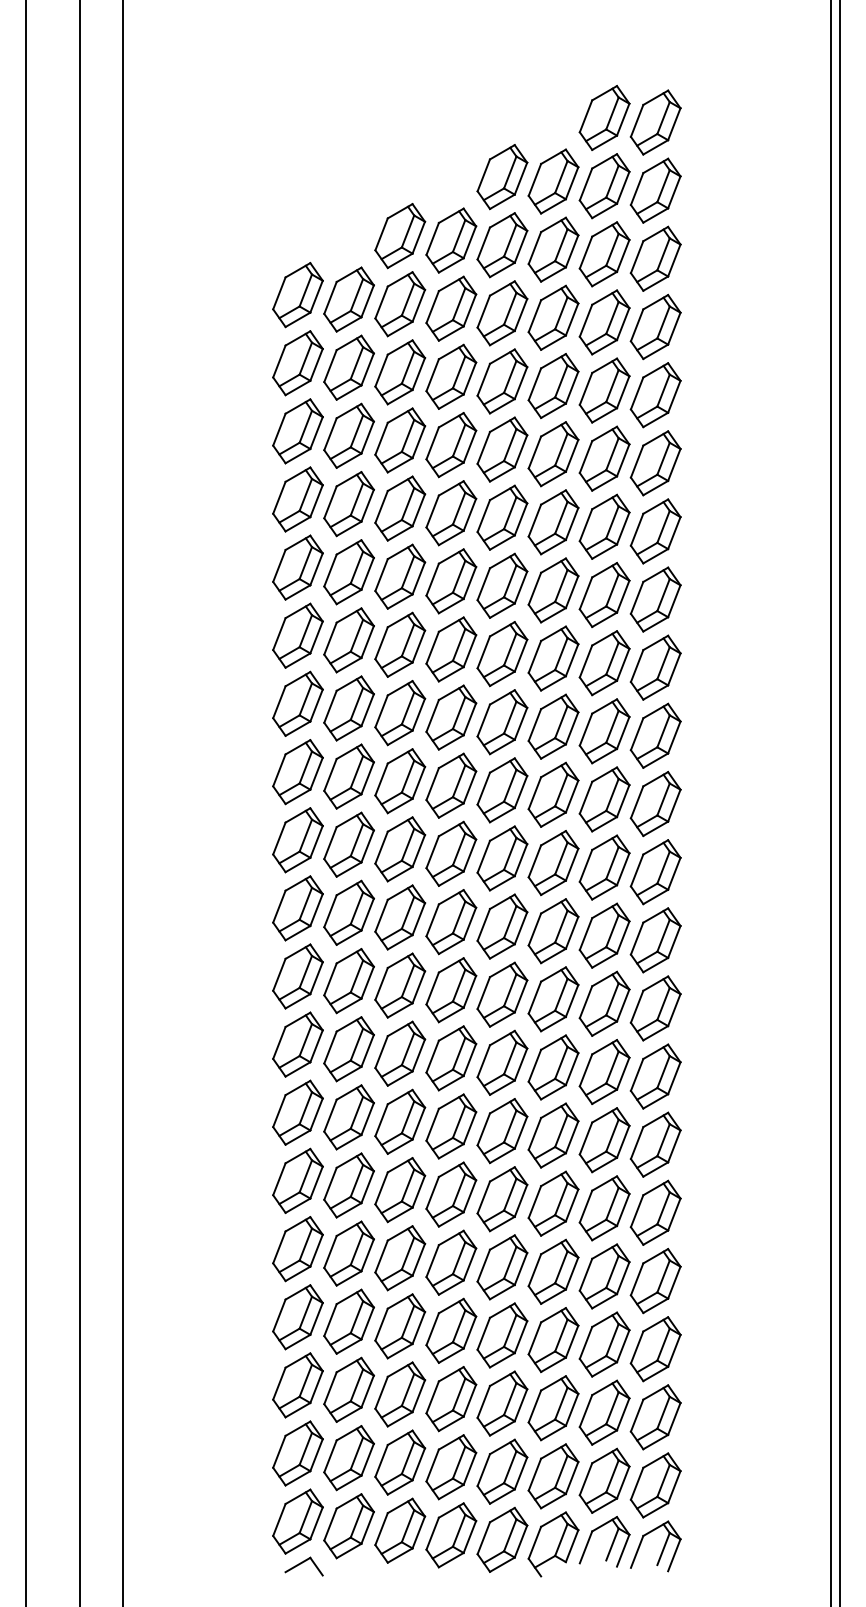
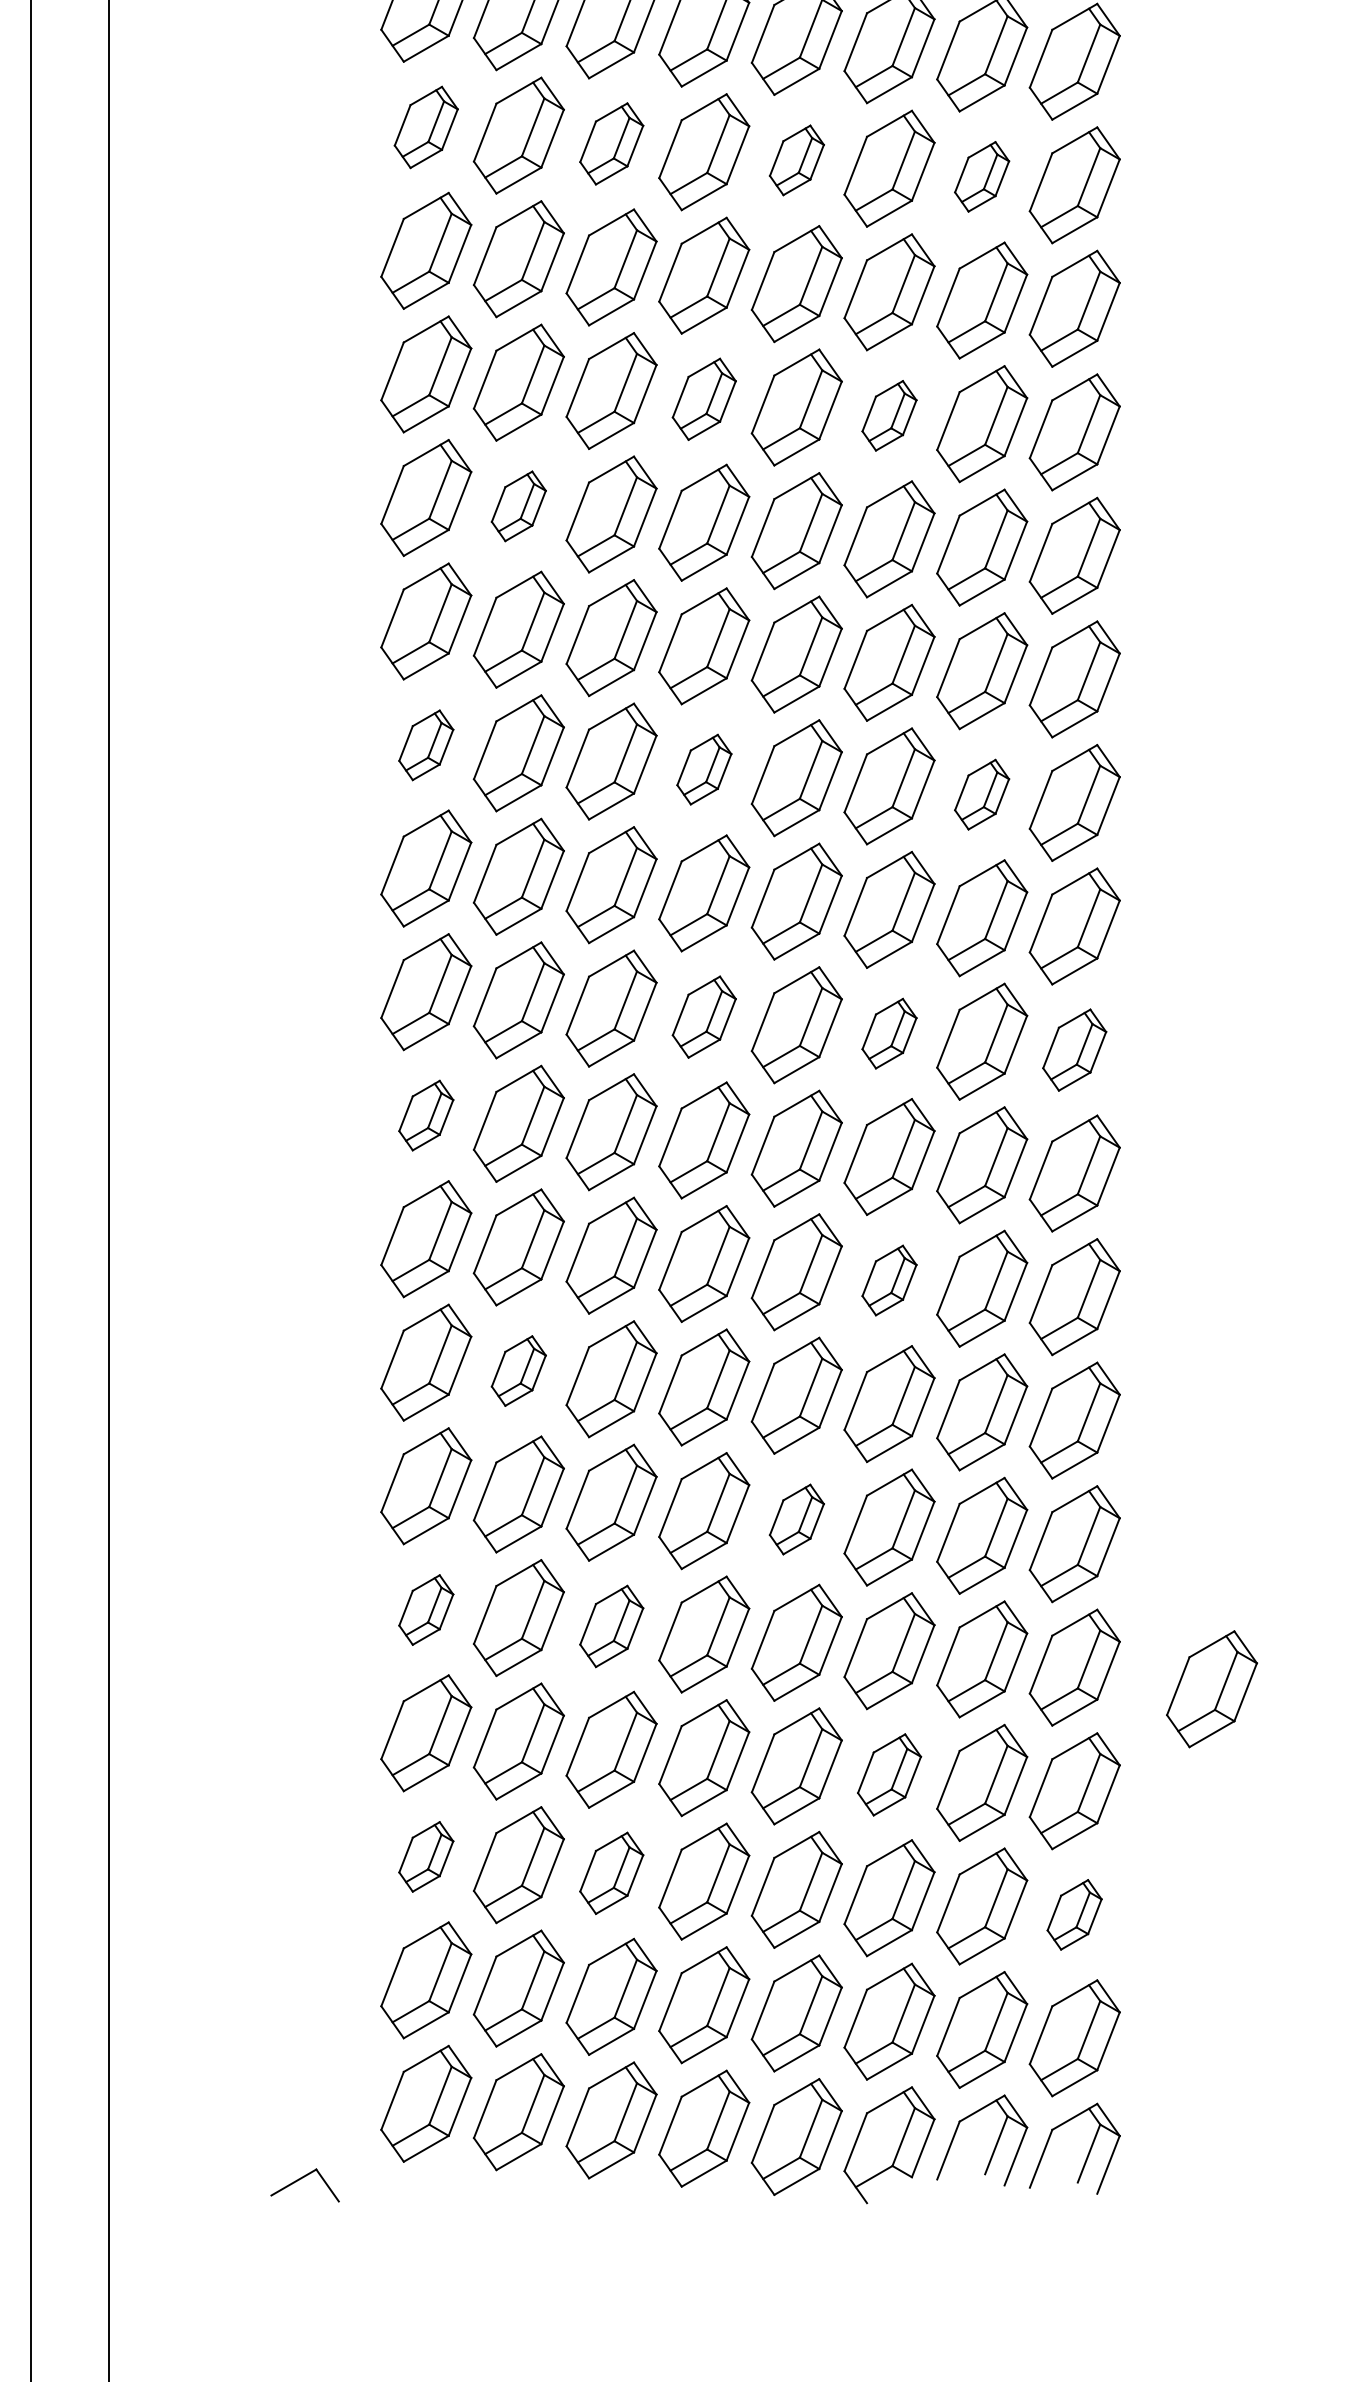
part: (297, 431) -> (425, 127), size x0.7
part: (400, 440) -> (612, 143), size x0.7
part: (502, 449) -> (797, 160), size x0.6
part: (604, 458) -> (981, 176), size x0.6
part: (451, 581) -> (704, 399), size x0.7
part: (553, 590) -> (889, 415), size x0.6
part: (348, 640) -> (517, 506), size x0.6
part: (297, 772) -> (425, 745), size x0.6
part: (451, 785) -> (704, 769), size x0.6
part: (604, 799) -> (981, 794), size x0.6
part: (451, 922) -> (704, 1017), size x0.7
part: (553, 931) -> (889, 1034), size x0.6
part: (655, 940) -> (1074, 1050), size x0.7
part: (297, 976) -> (425, 1115), size x0.6
part: (553, 1067) -> (889, 1280), size x0.6
part: (348, 1117) -> (517, 1371), size x0.6
part: (502, 1199) -> (797, 1519), size x0.6
part: (297, 1249) -> (425, 1610), size x0.6
part: (400, 1258) -> (612, 1626), size x0.7
part: (731, 1292) -> (1212, 1688), added
part: (553, 1340) -> (889, 1775), size x0.7
part: (297, 1385) -> (425, 1857), size x0.6
part: (400, 1394) -> (612, 1873), size x0.7
part: (655, 1417) -> (1074, 1915), size x0.6
part: (303, 1566) -> (303, 2185), moved

